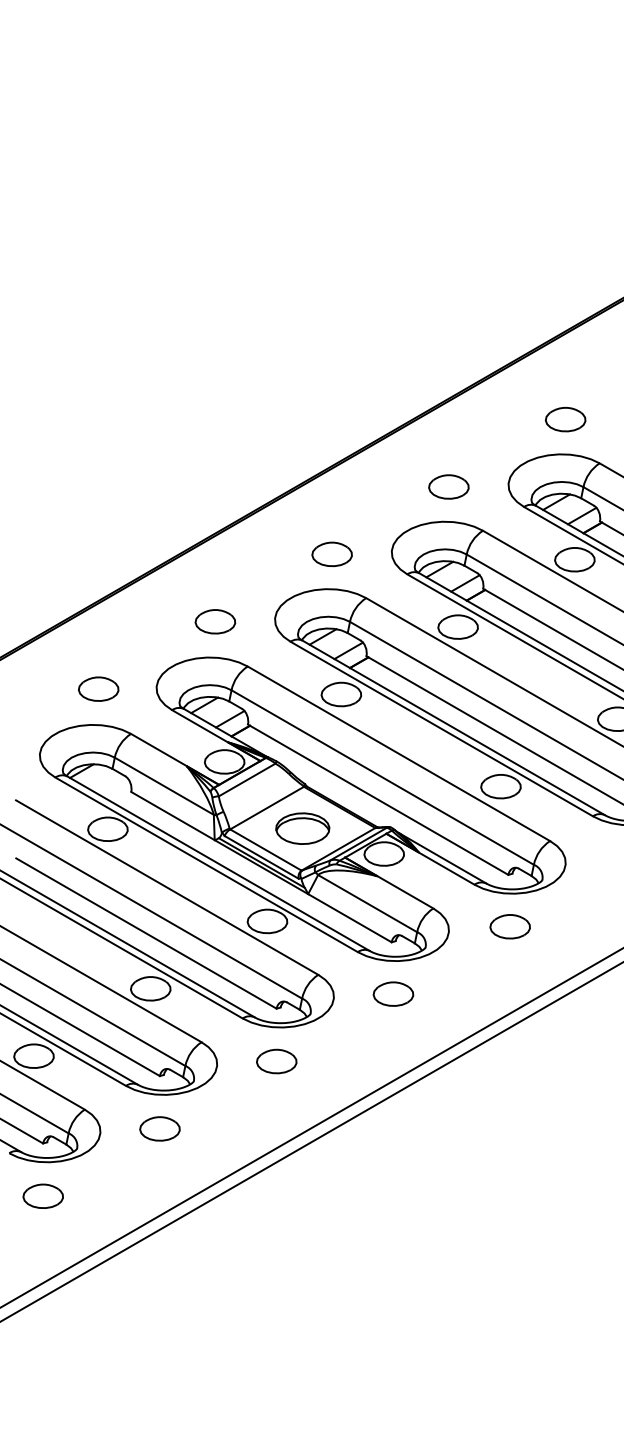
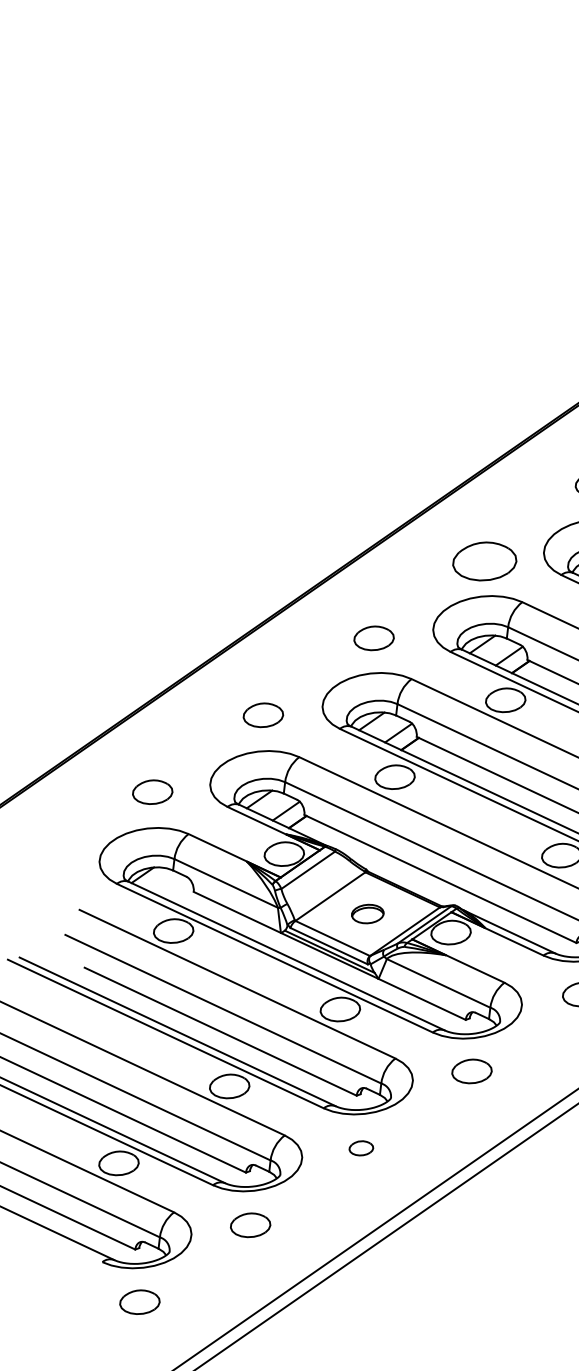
part: (448, 486) -> (484, 560), size x1.6
part: (302, 828) -> (367, 913), size x0.6
part: (276, 1061) -> (361, 1148), size x0.6

